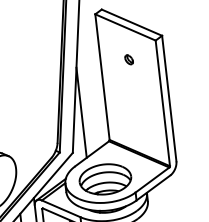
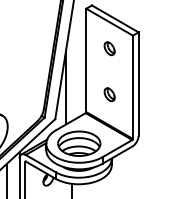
part: (128, 59) -> (109, 48), size x1.67
part: (135, 115) -> (109, 94), added

